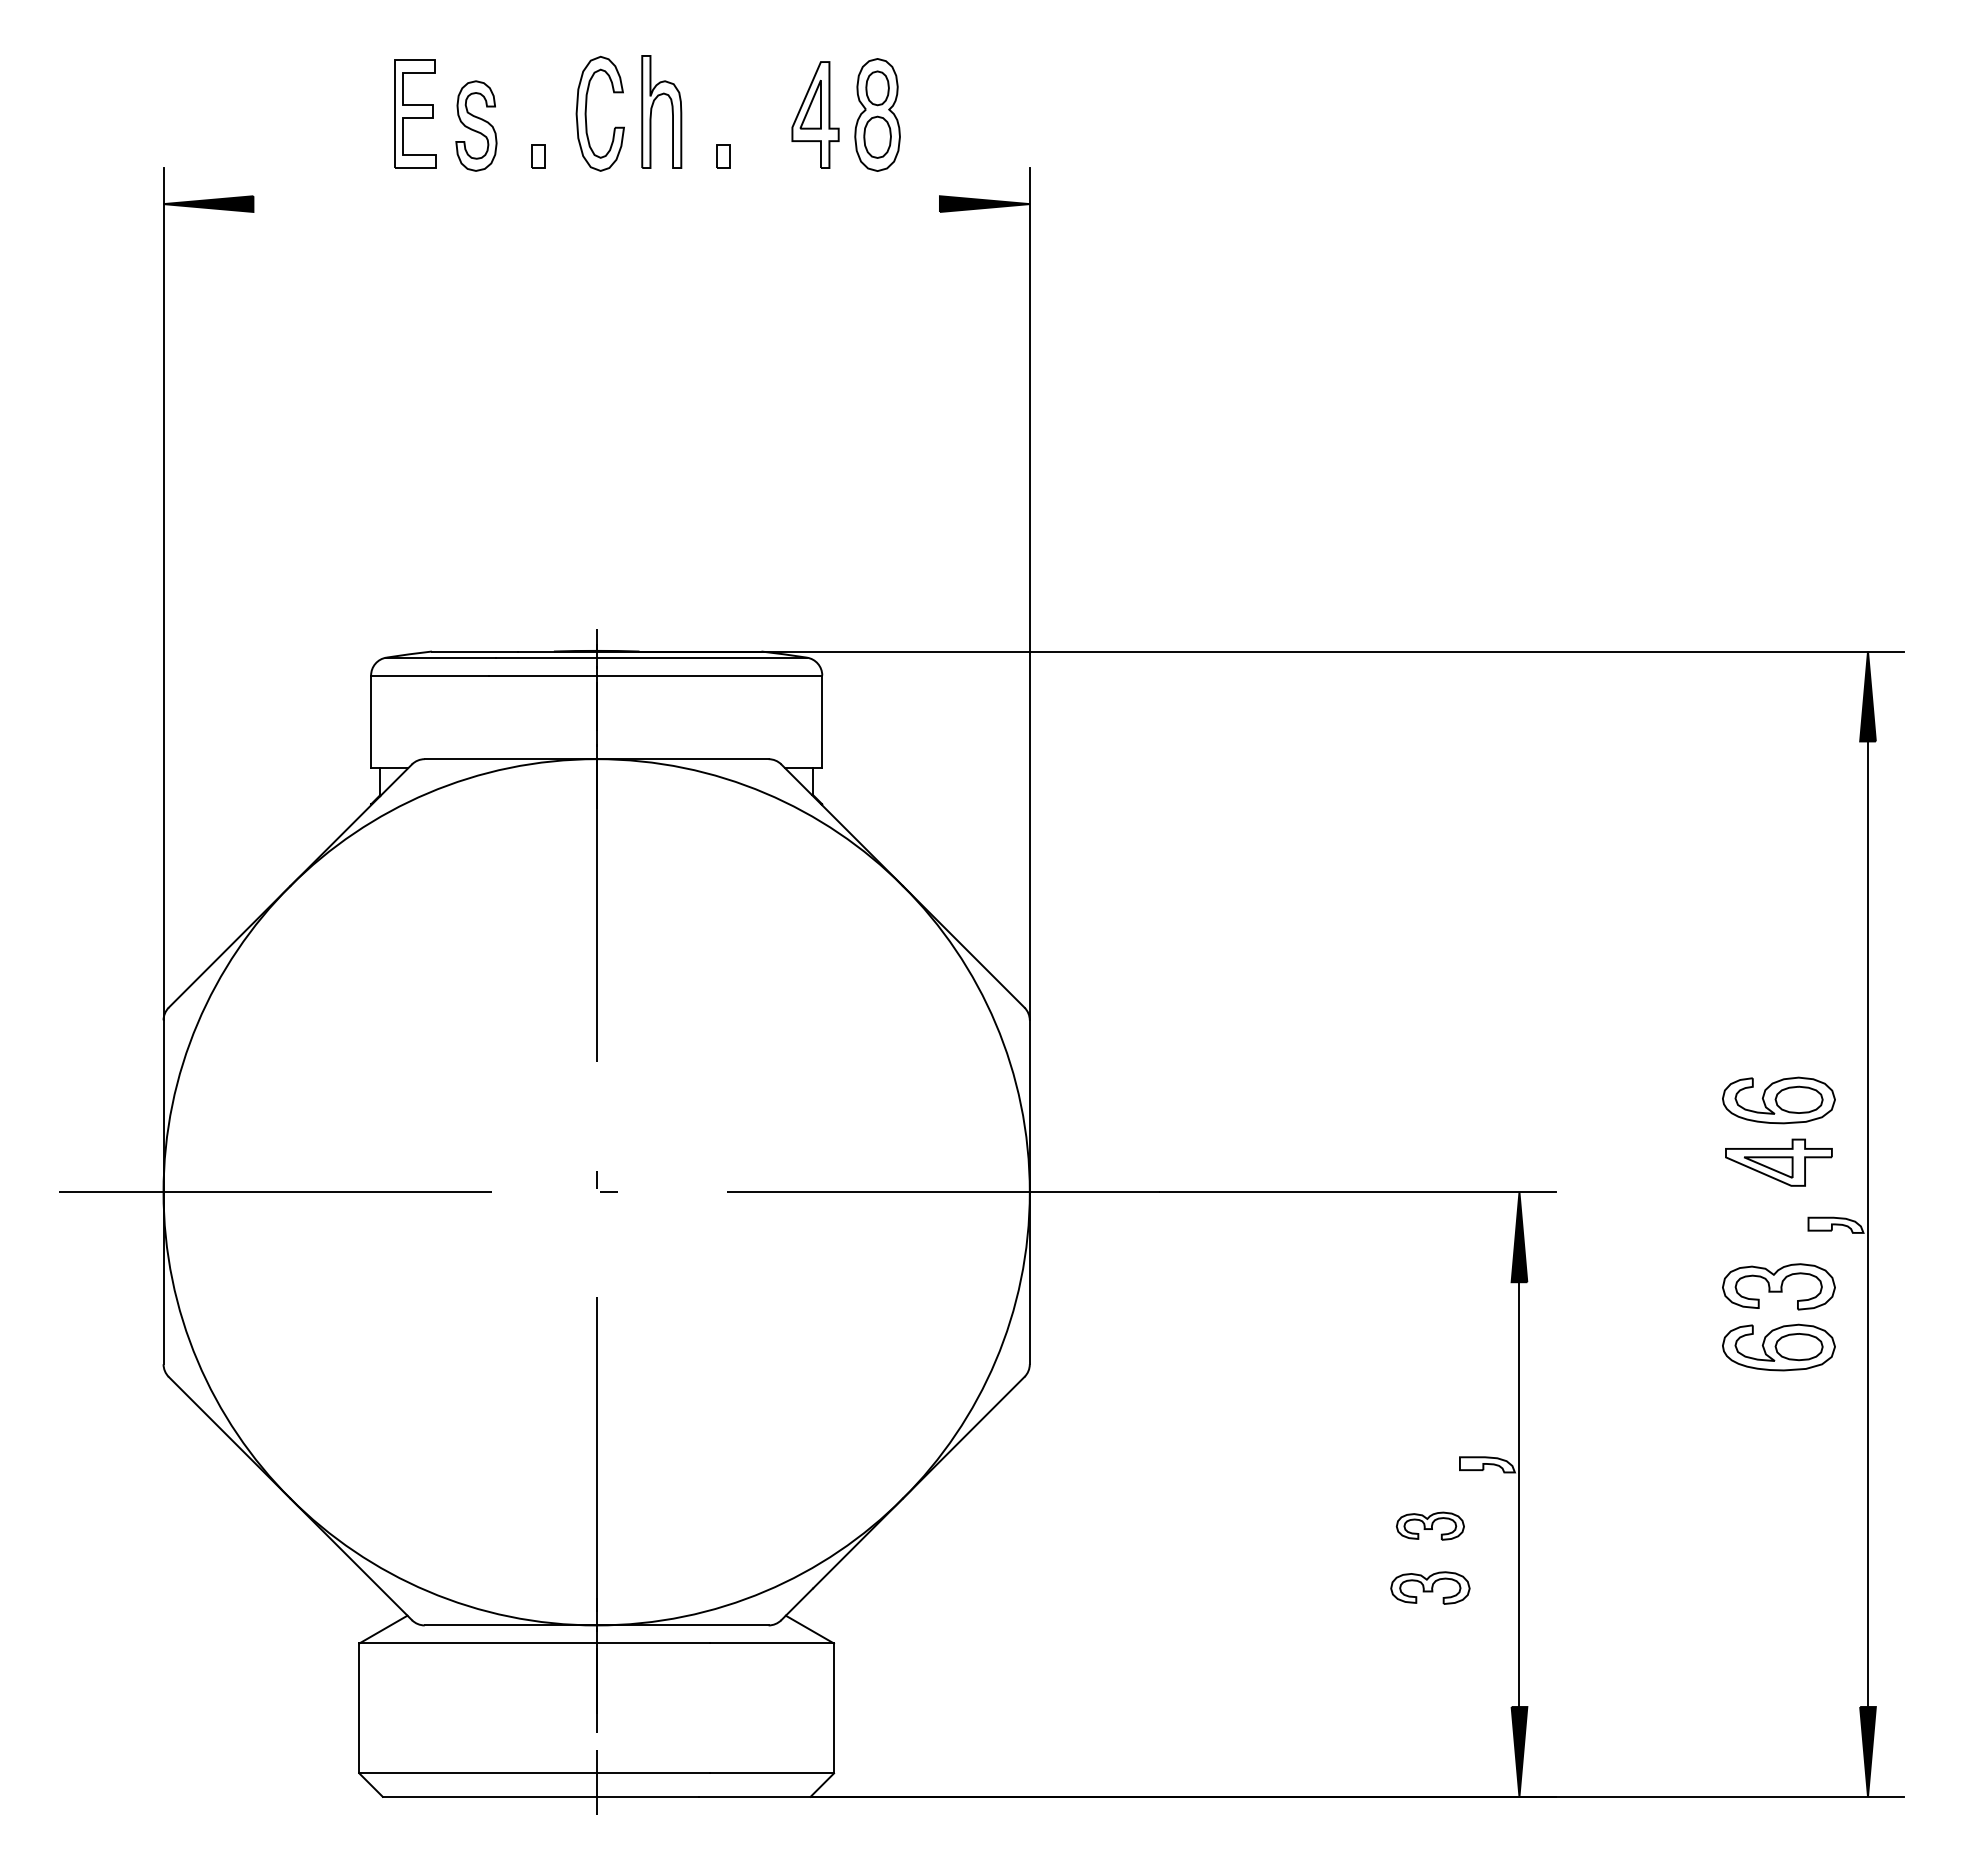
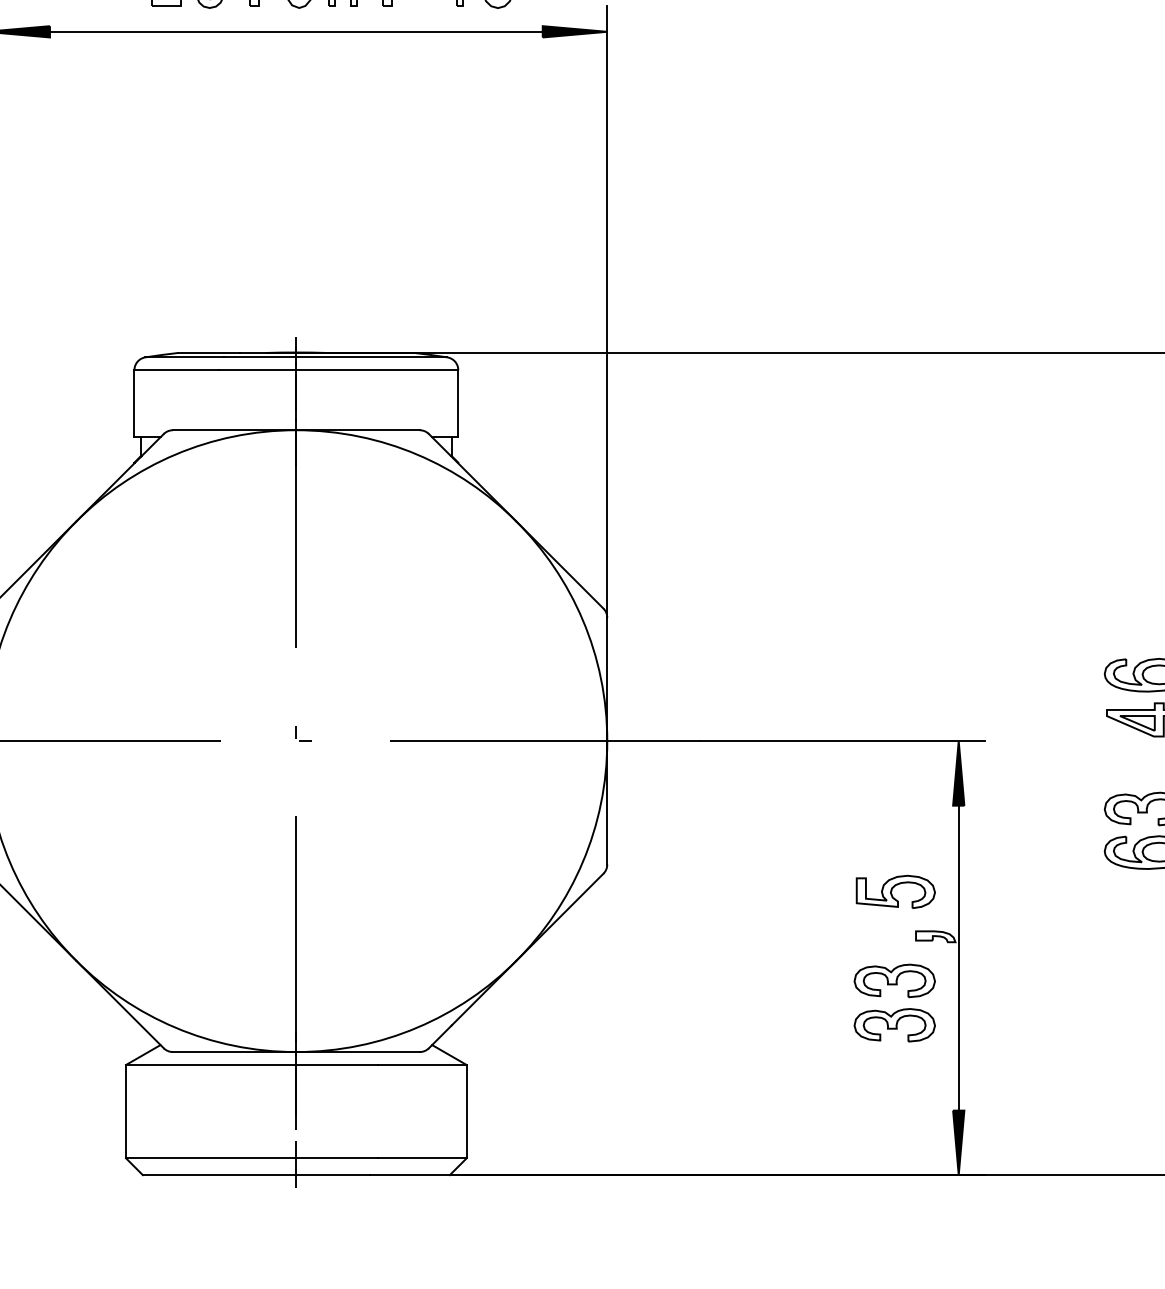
line: (596, 204) -> (296, 32), added
part: (1431, 1402) -> (895, 892), added
part: (1430, 1525) -> (894, 980), size x1.67
part: (1430, 1587) -> (894, 1024), size x1.43

